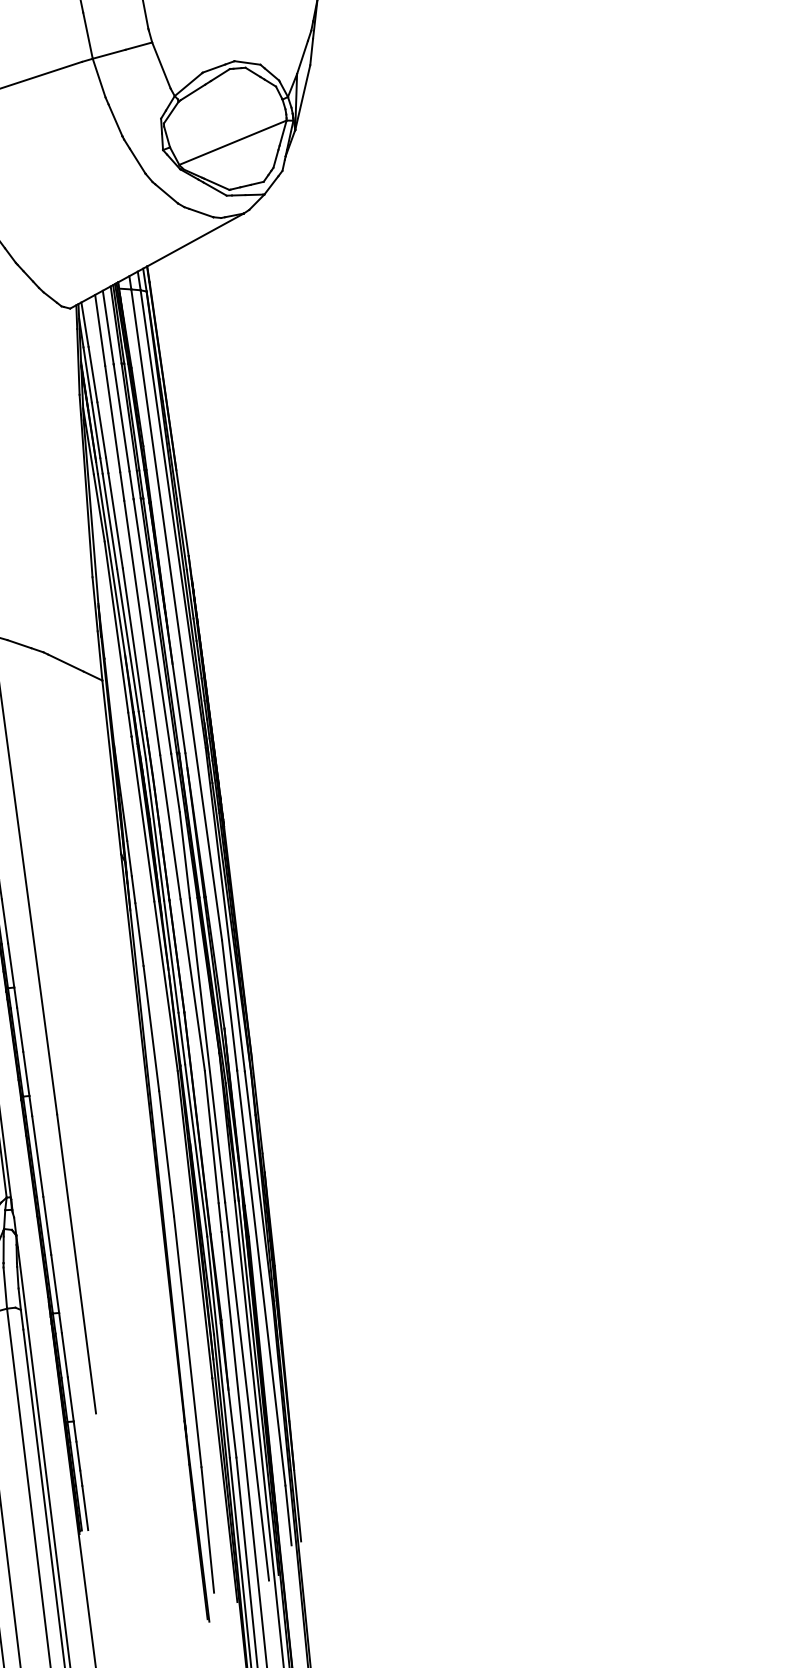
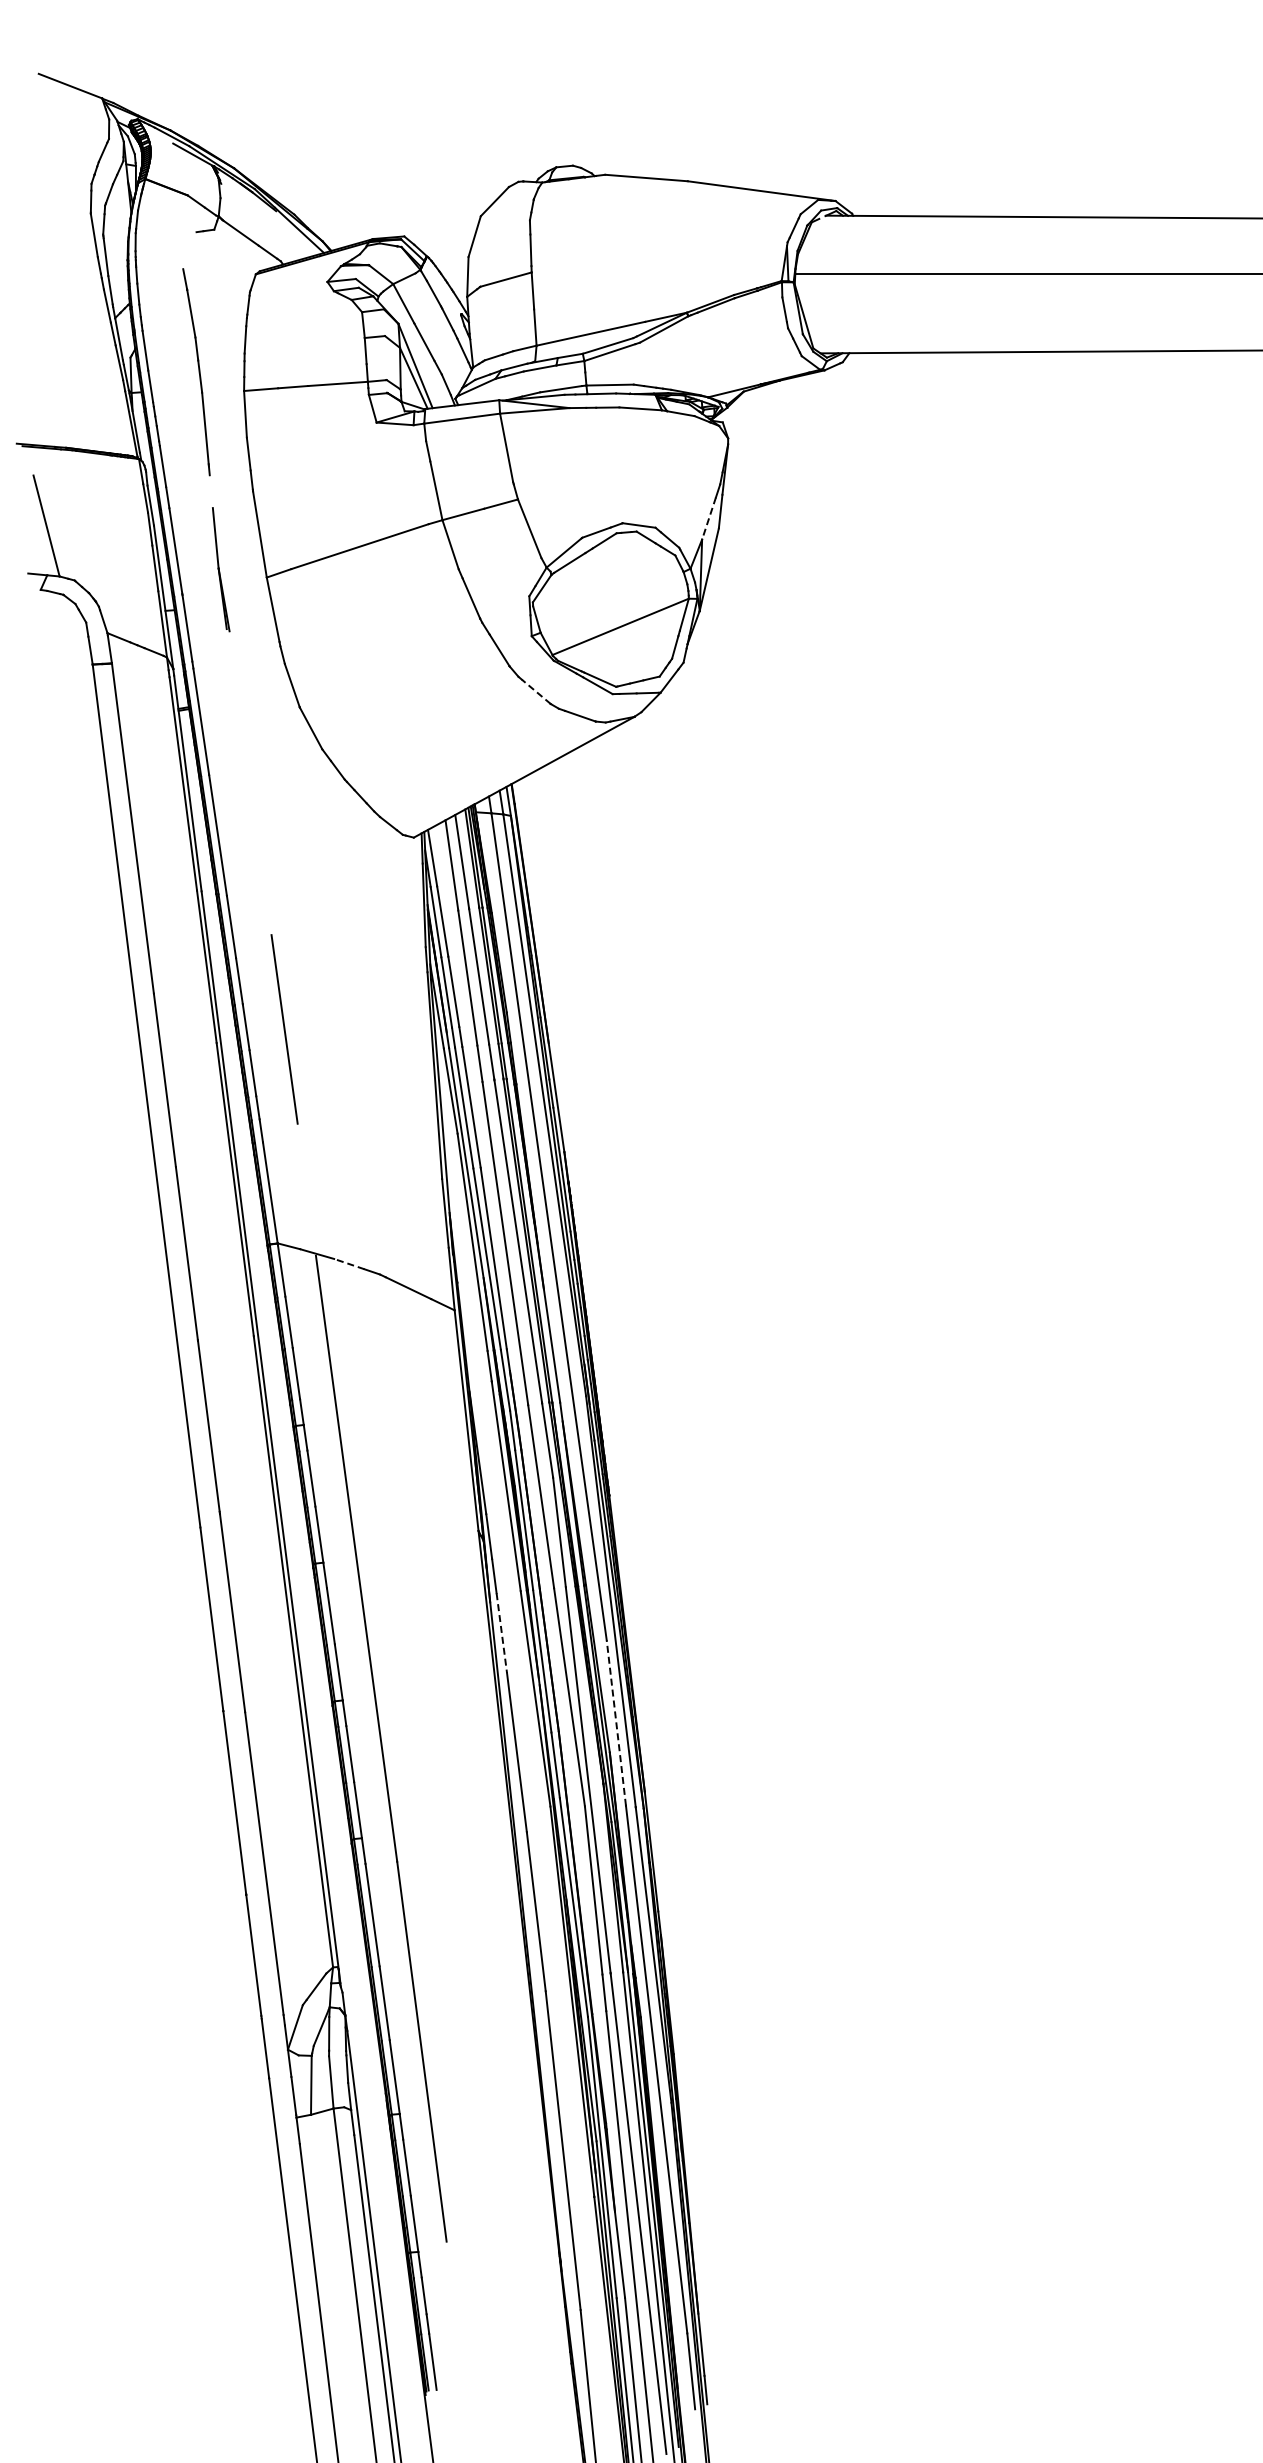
line: (302, 58) -> (708, 519), solid -> dashed
line: (166, 193) -> (536, 691), solid -> dashed
line: (19, 644) -> (349, 1264), solid -> dashed
line: (139, 934) -> (501, 1633), solid -> dashed
line: (229, 1004) -> (616, 1722), solid -> dashed

